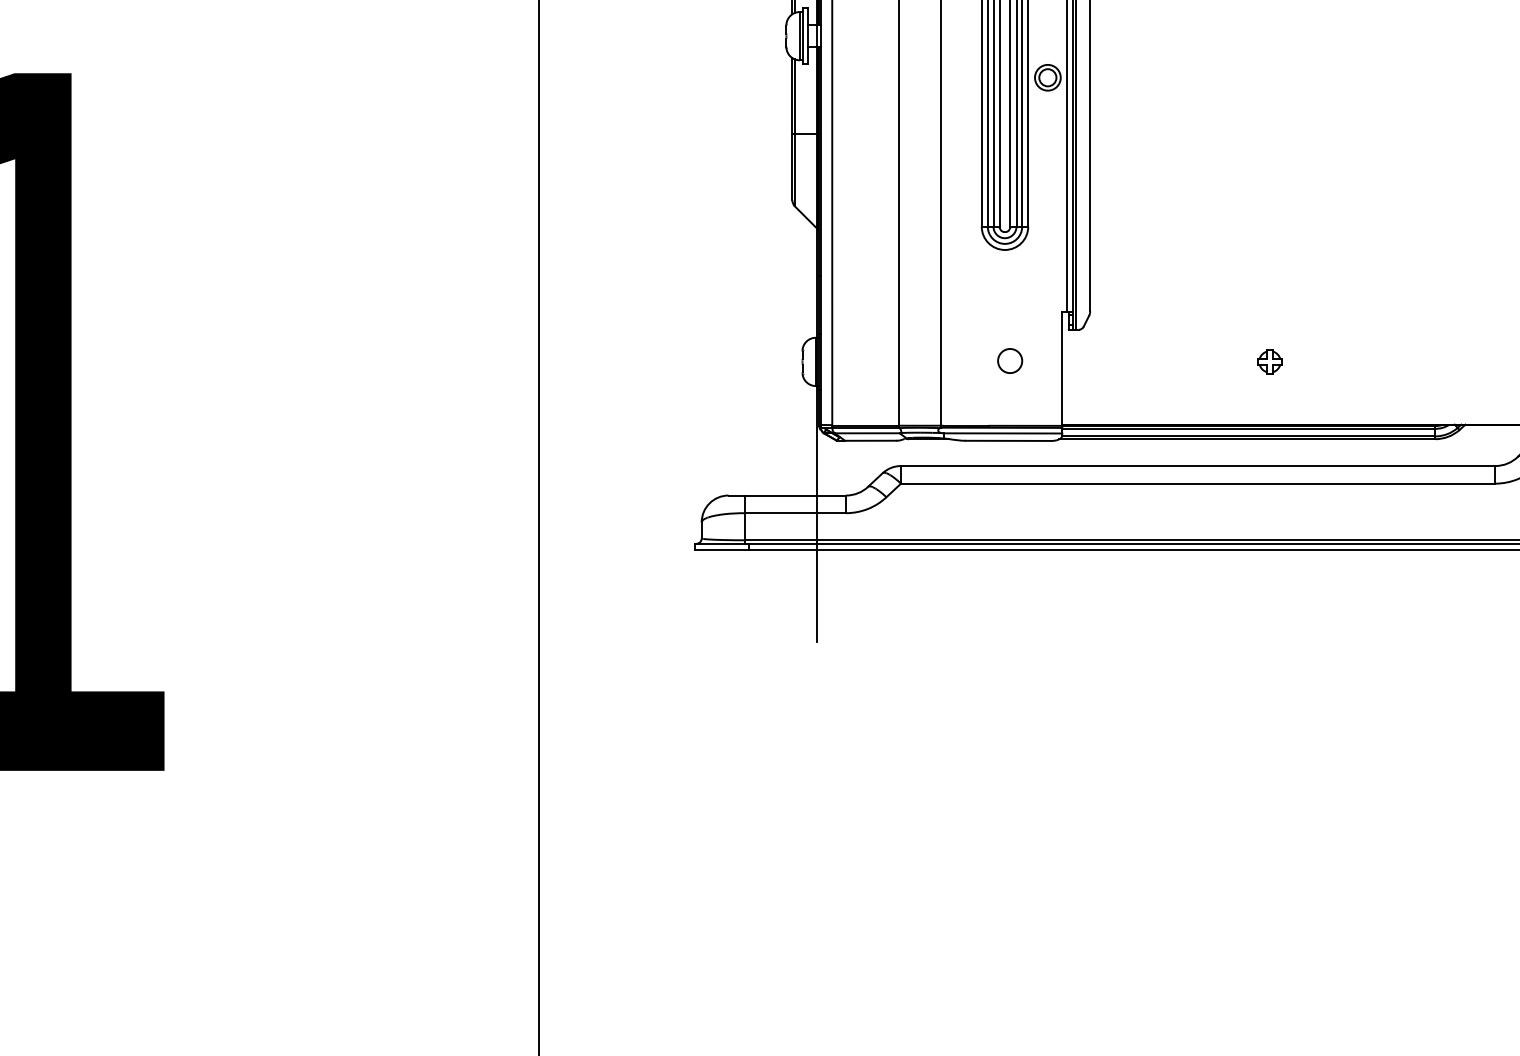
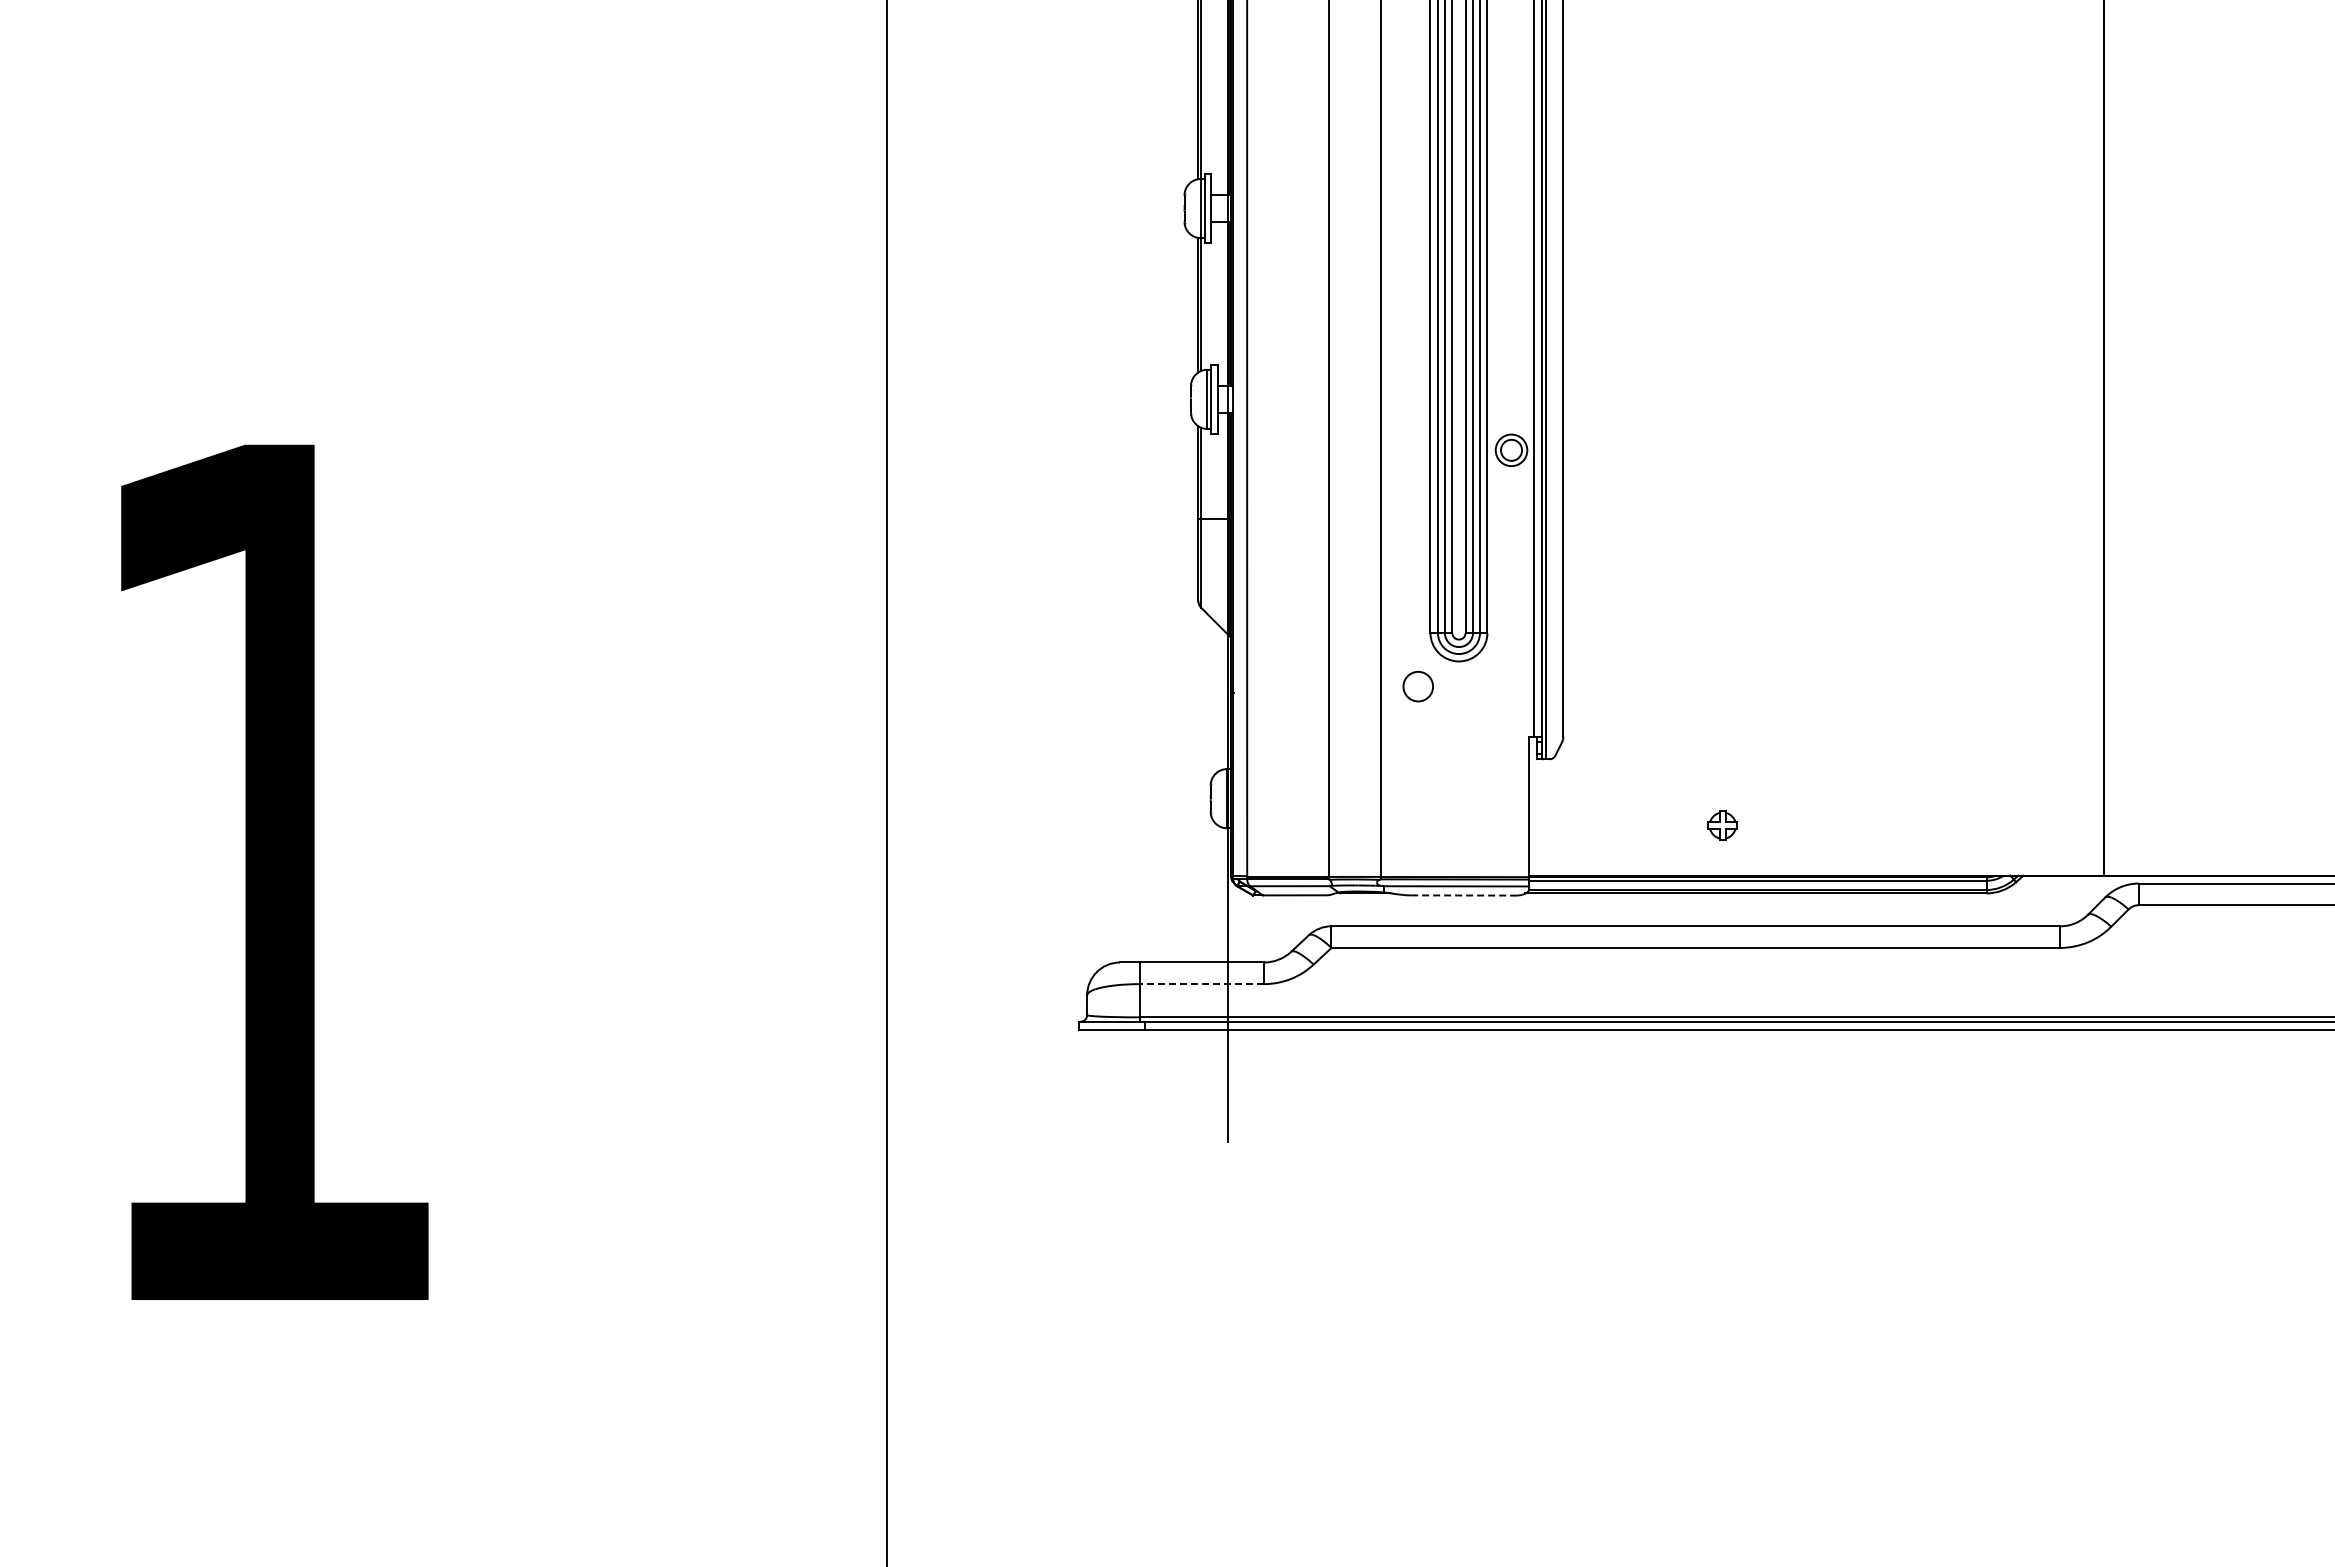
circle: (1009, 360) -> (1417, 686), moved
part: (1269, 361) -> (1722, 825), moved
line: (1009, 440) -> (1464, 895), solid -> dashed
line: (794, 513) -> (1201, 984), solid -> dashed

